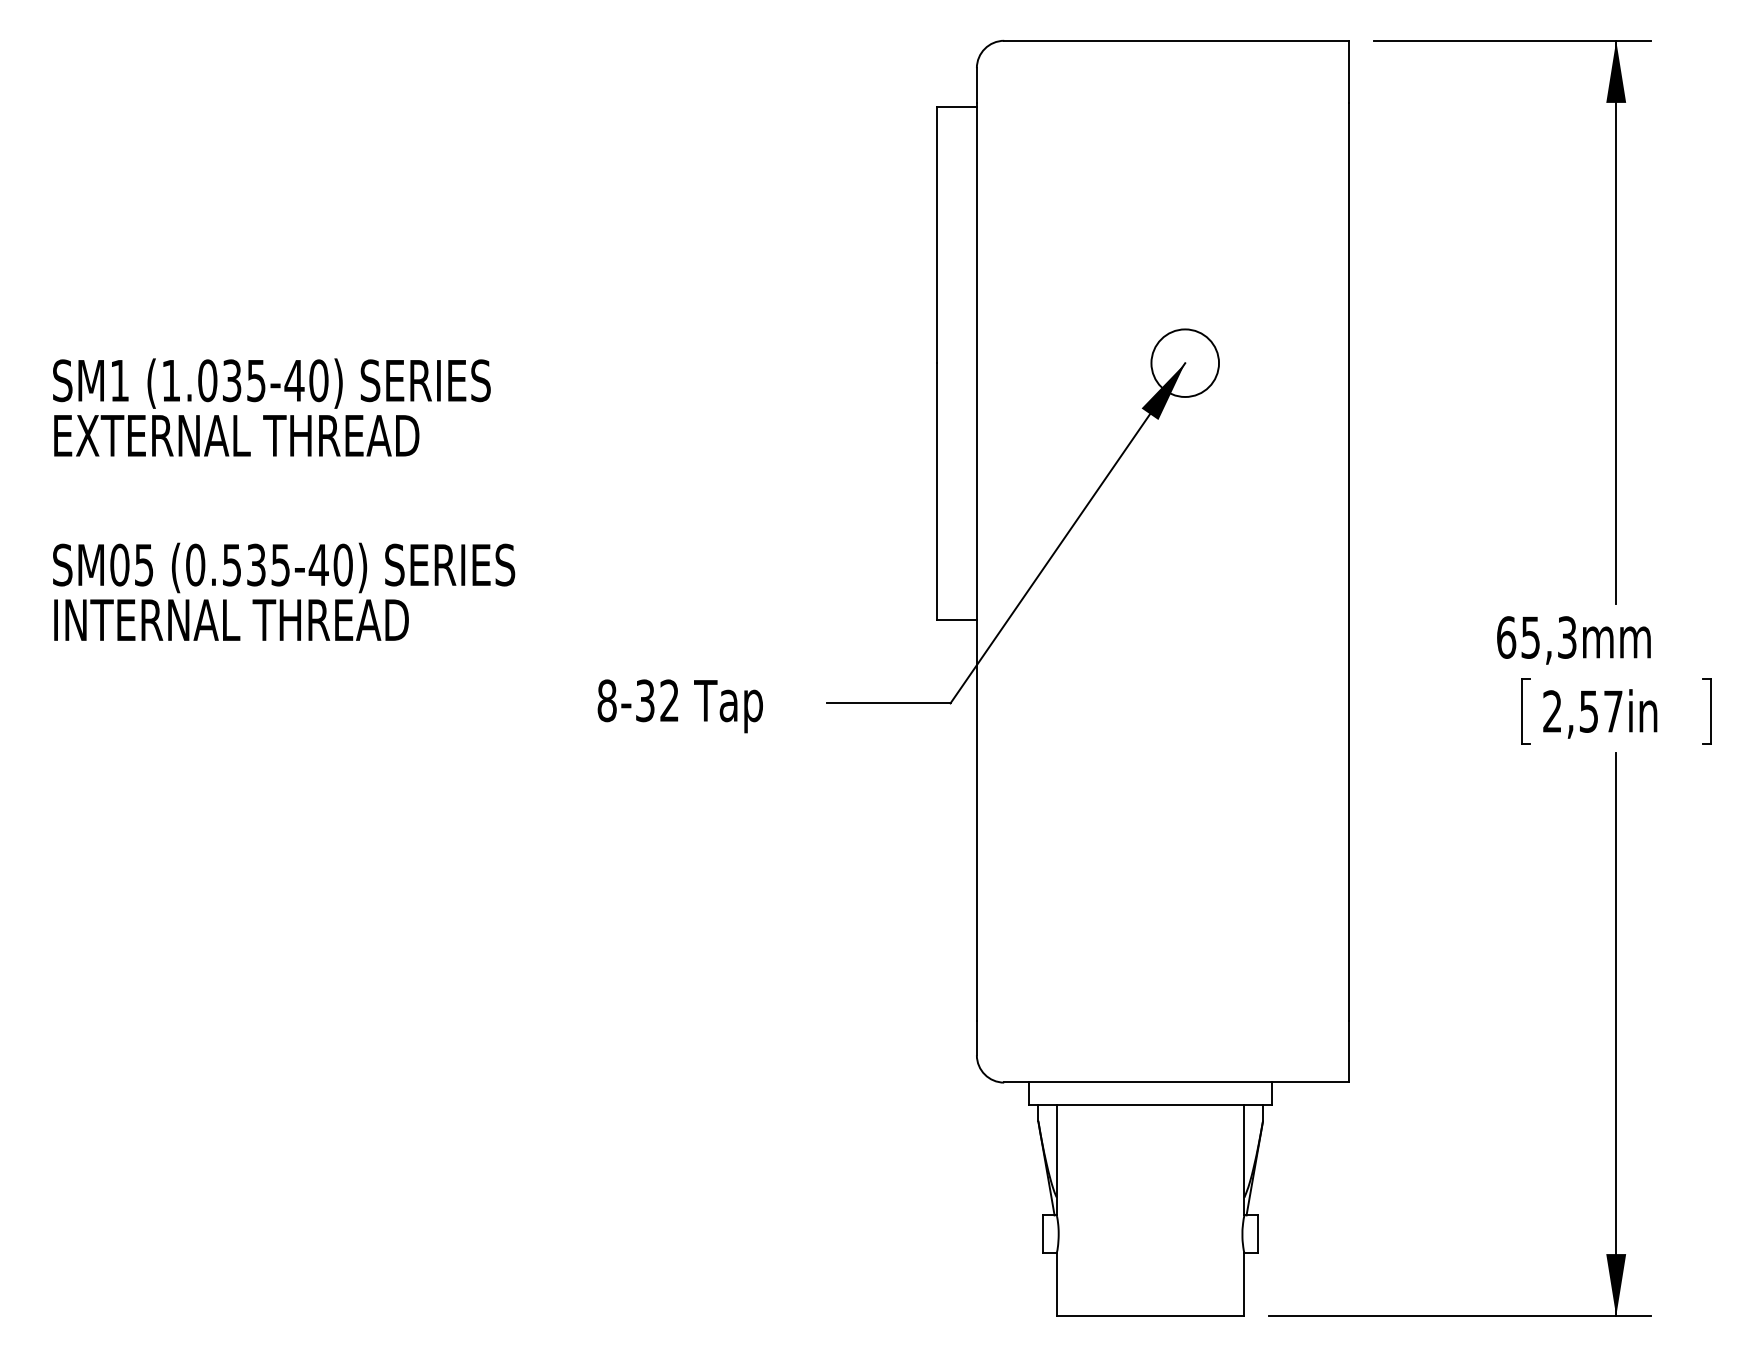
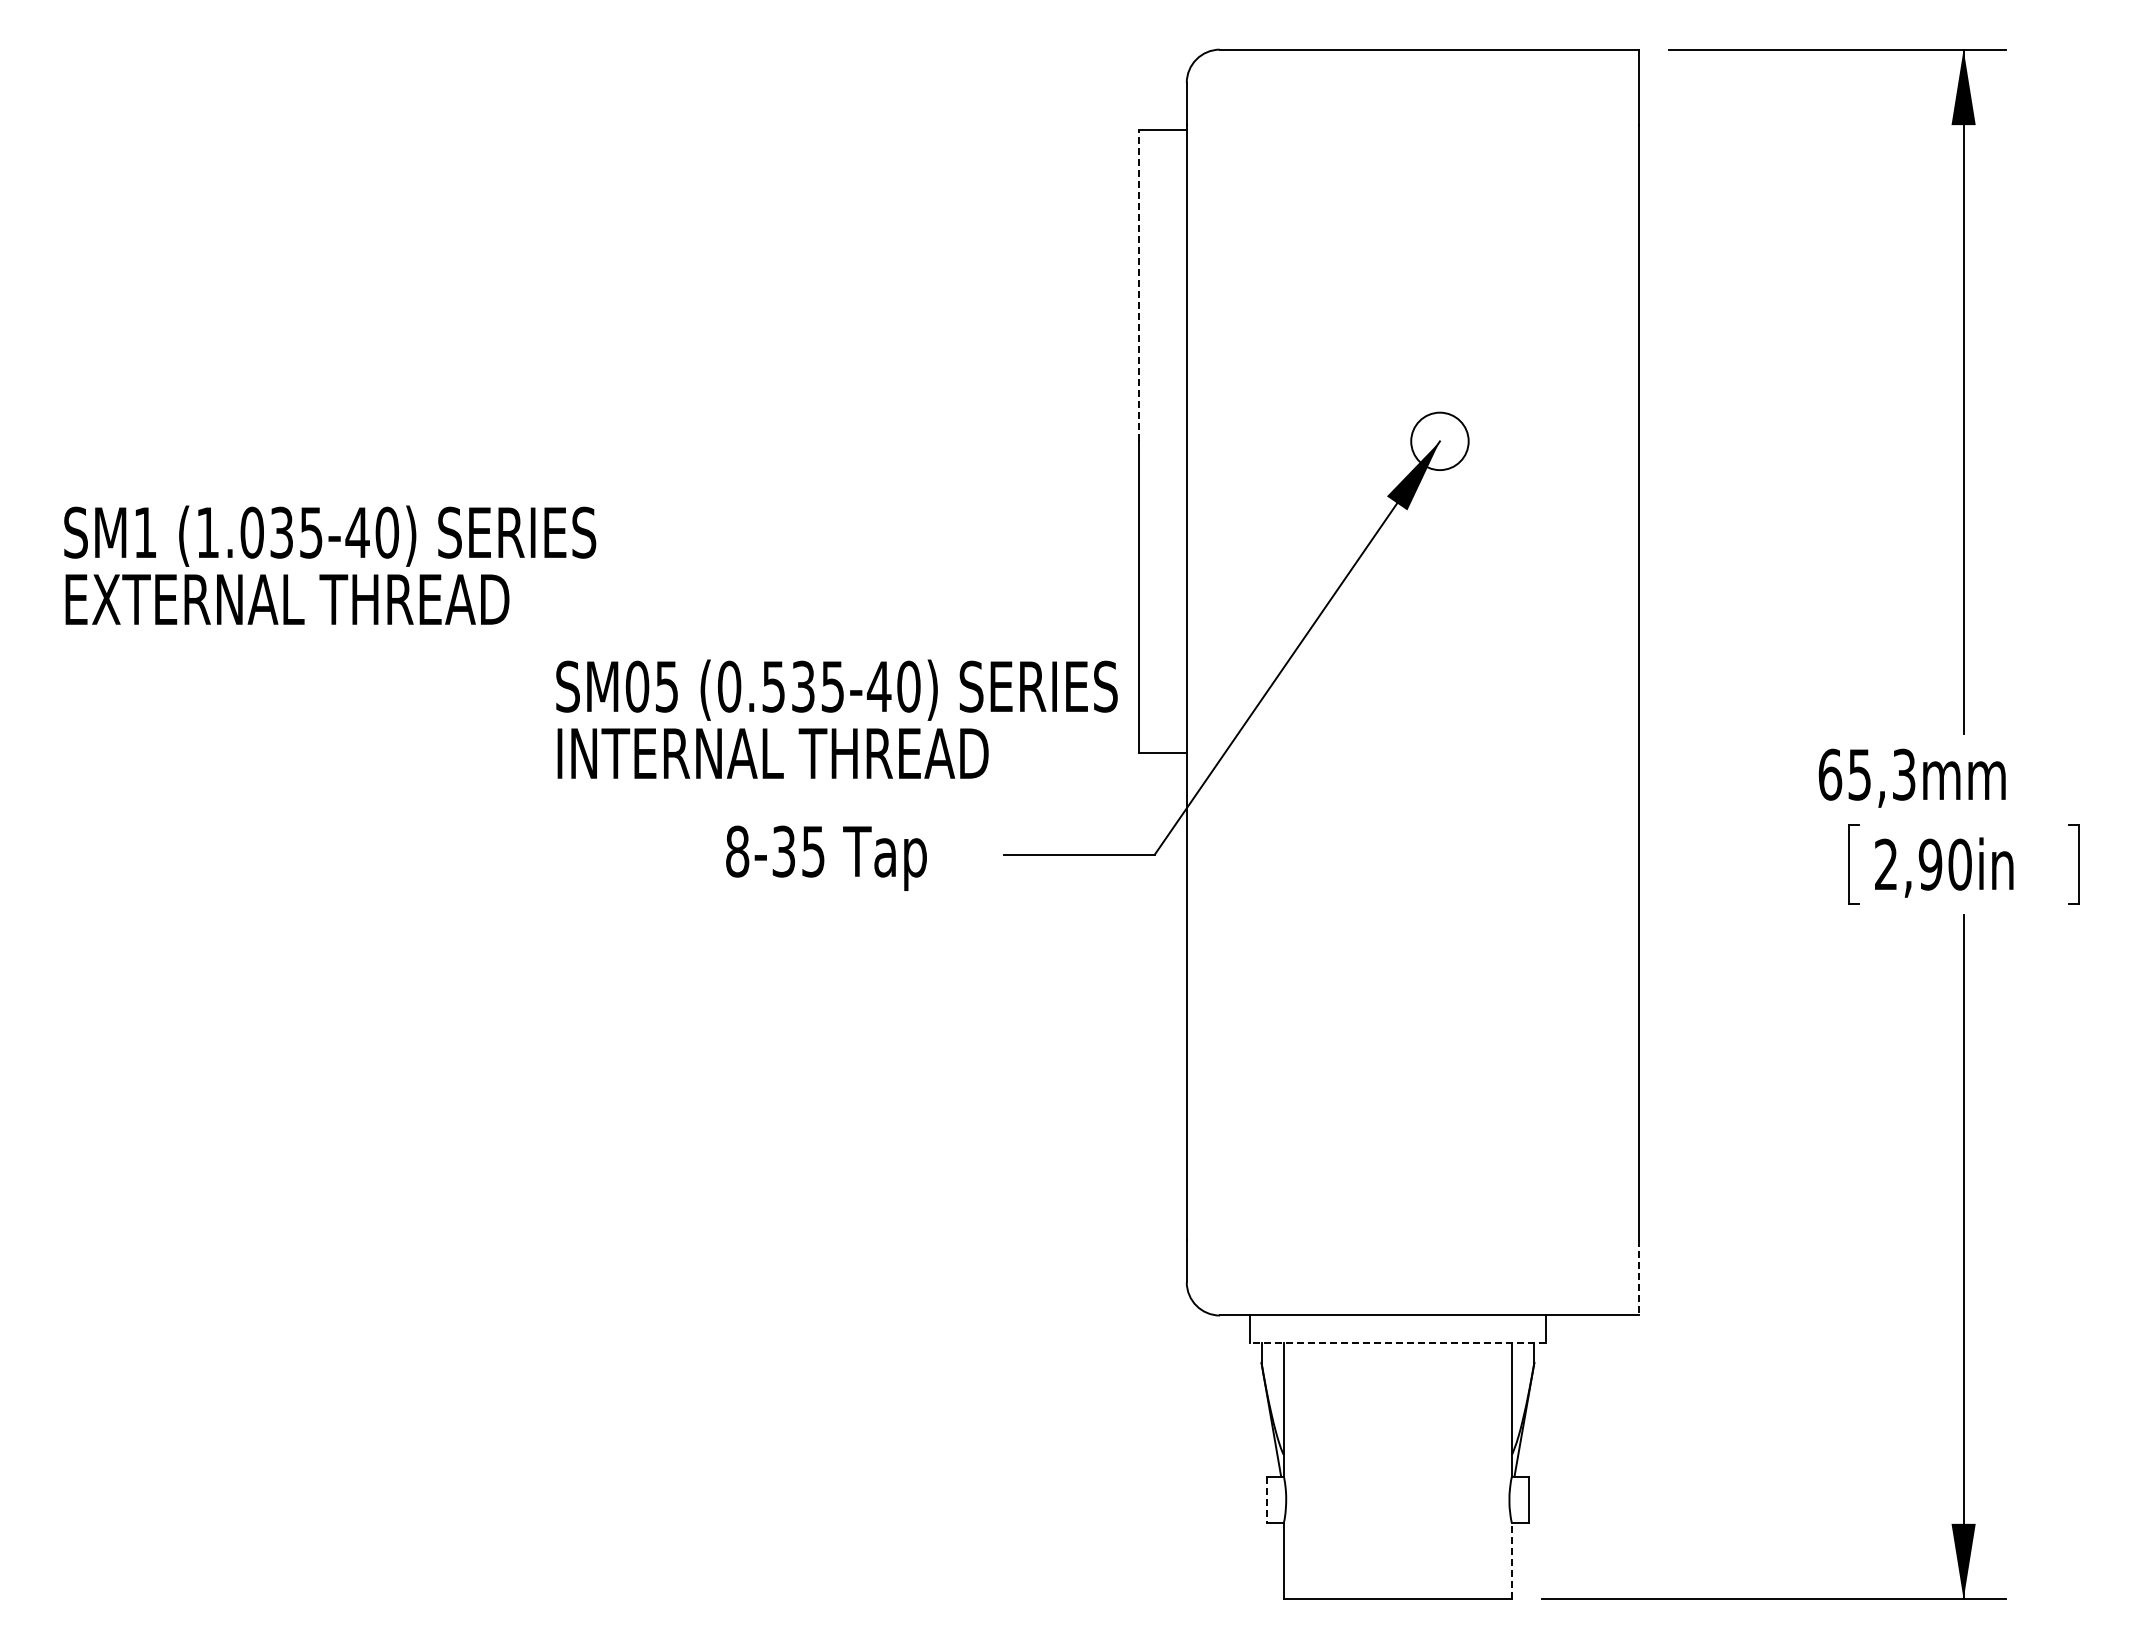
line: (937, 234) -> (1138, 285), solid -> dashed
circle: (1184, 363) -> (1439, 441), size x0.7
text: (272, 406) -> (330, 564), moved
text: (283, 591) -> (836, 718), moved
text: (669, 700) -> (813, 851), 8-32 -> 8-35
text: (1600, 711) -> (1944, 864), 2,57in -> 2,90in
line: (1349, 1051) -> (1639, 1277), solid -> dashed
line: (1150, 1105) -> (1397, 1343), solid -> dashed
line: (1042, 1234) -> (1266, 1499), solid -> dashed
line: (1244, 1284) -> (1511, 1560), solid -> dashed

